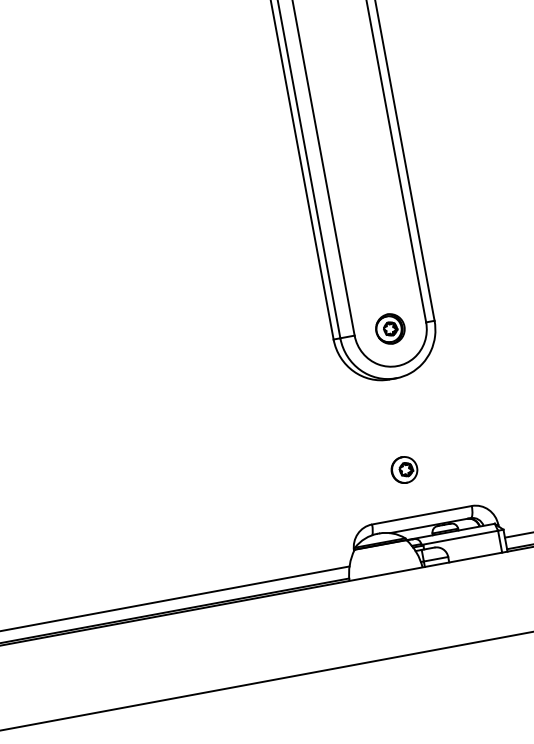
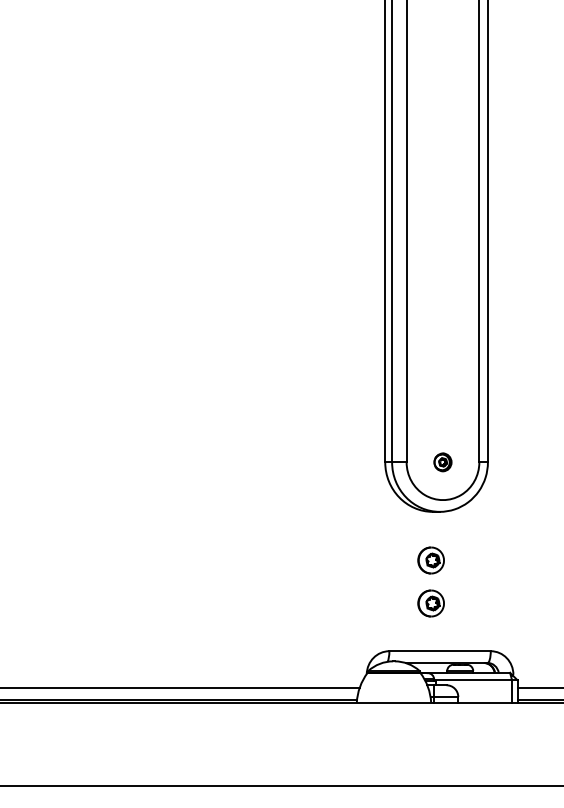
part: (389, 329) -> (442, 462), size x0.6
part: (396, 427) -> (430, 560), added

